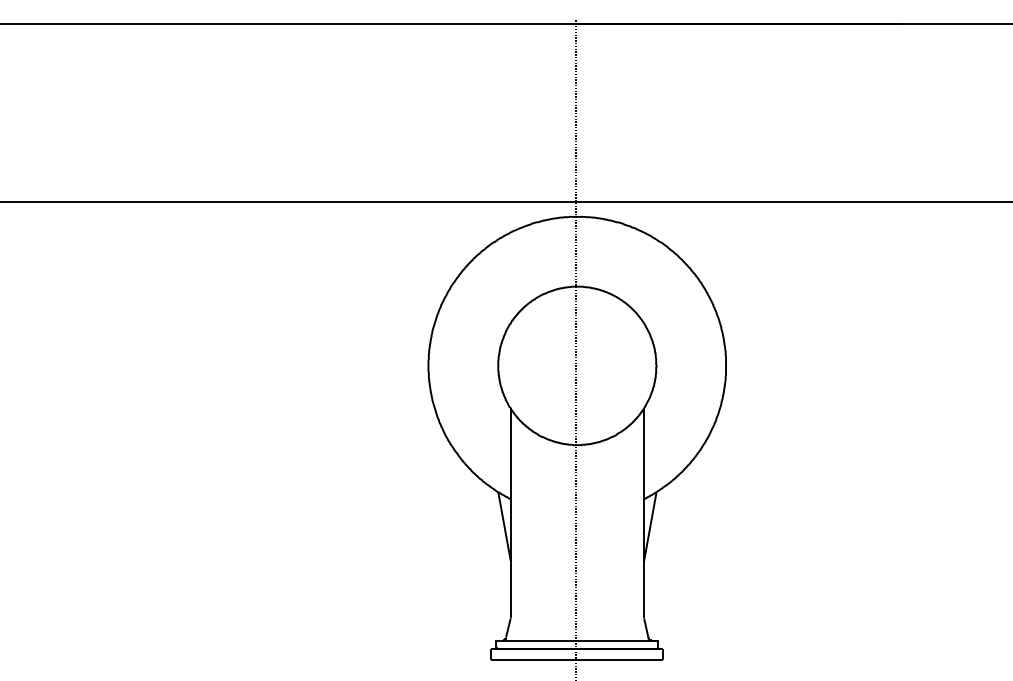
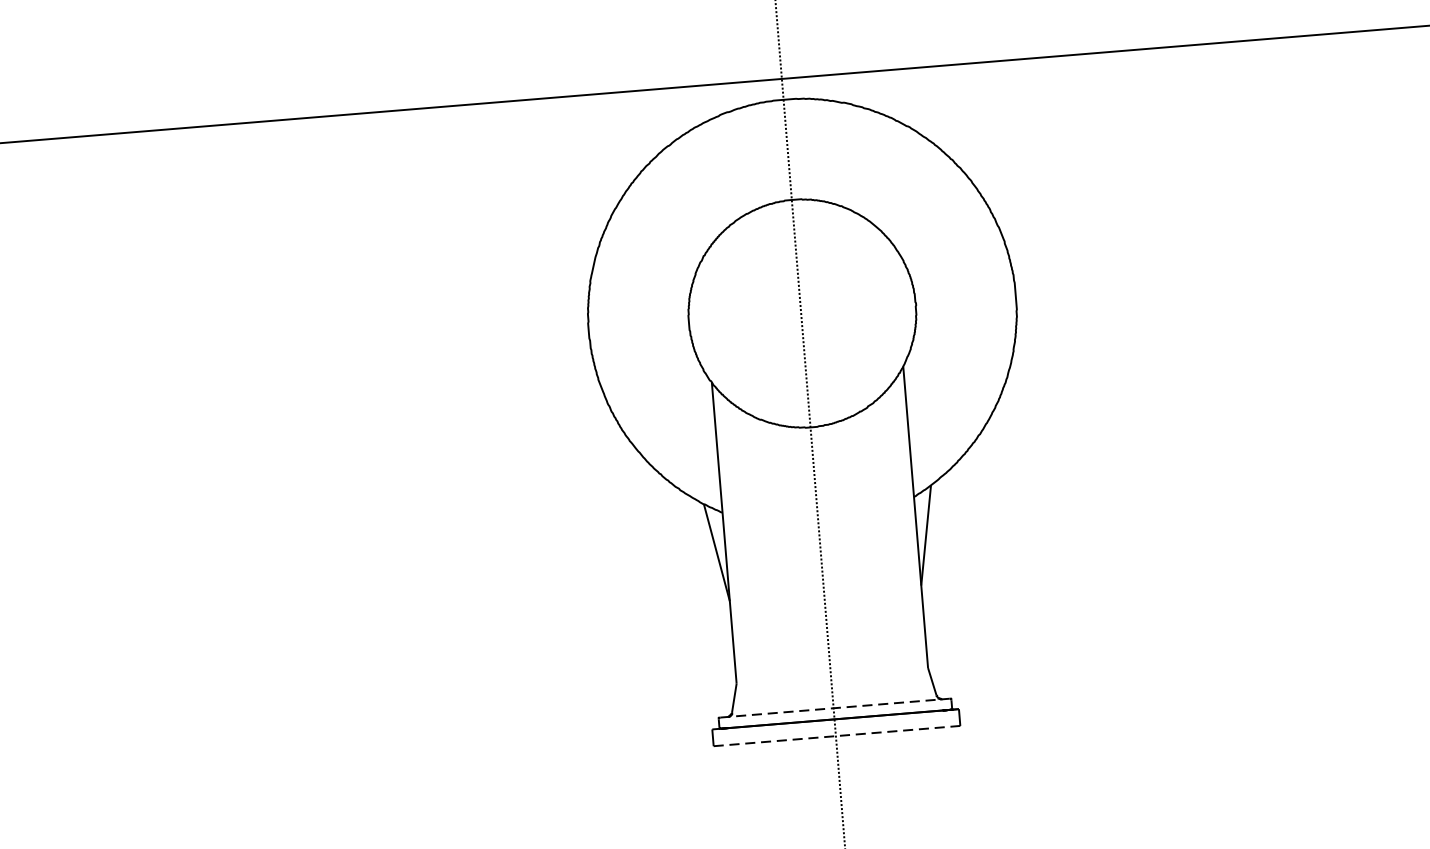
line: (577, 640) -> (835, 707), solid -> dashed
line: (577, 660) -> (837, 736), solid -> dashed

